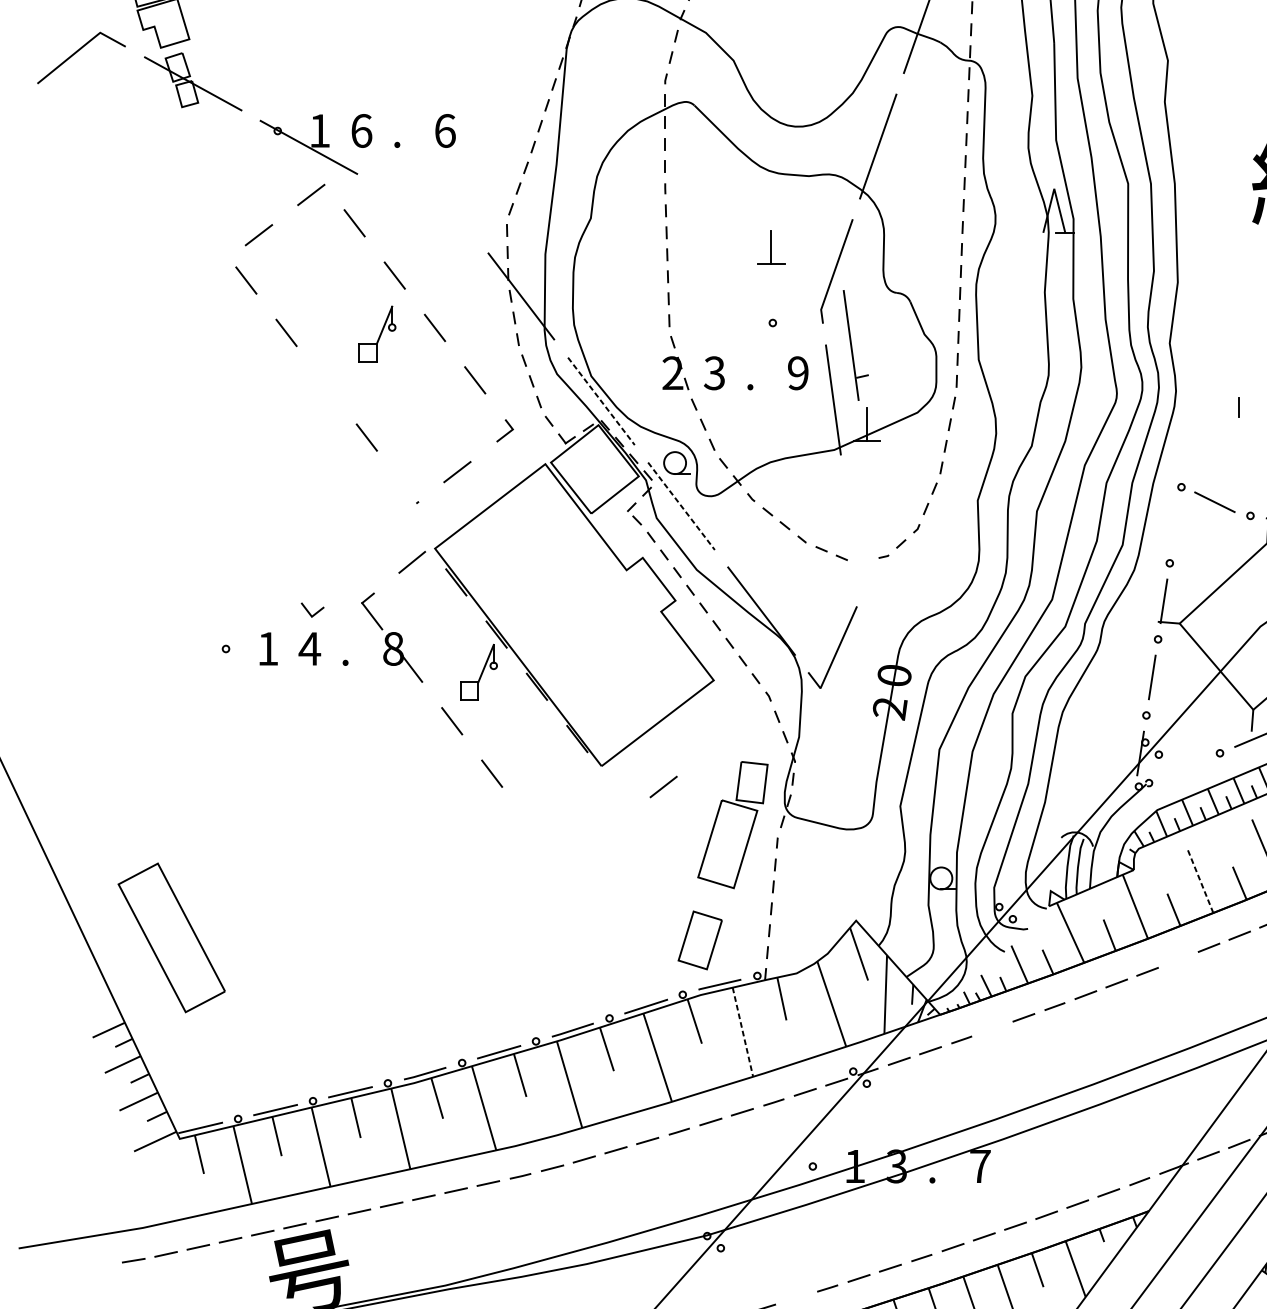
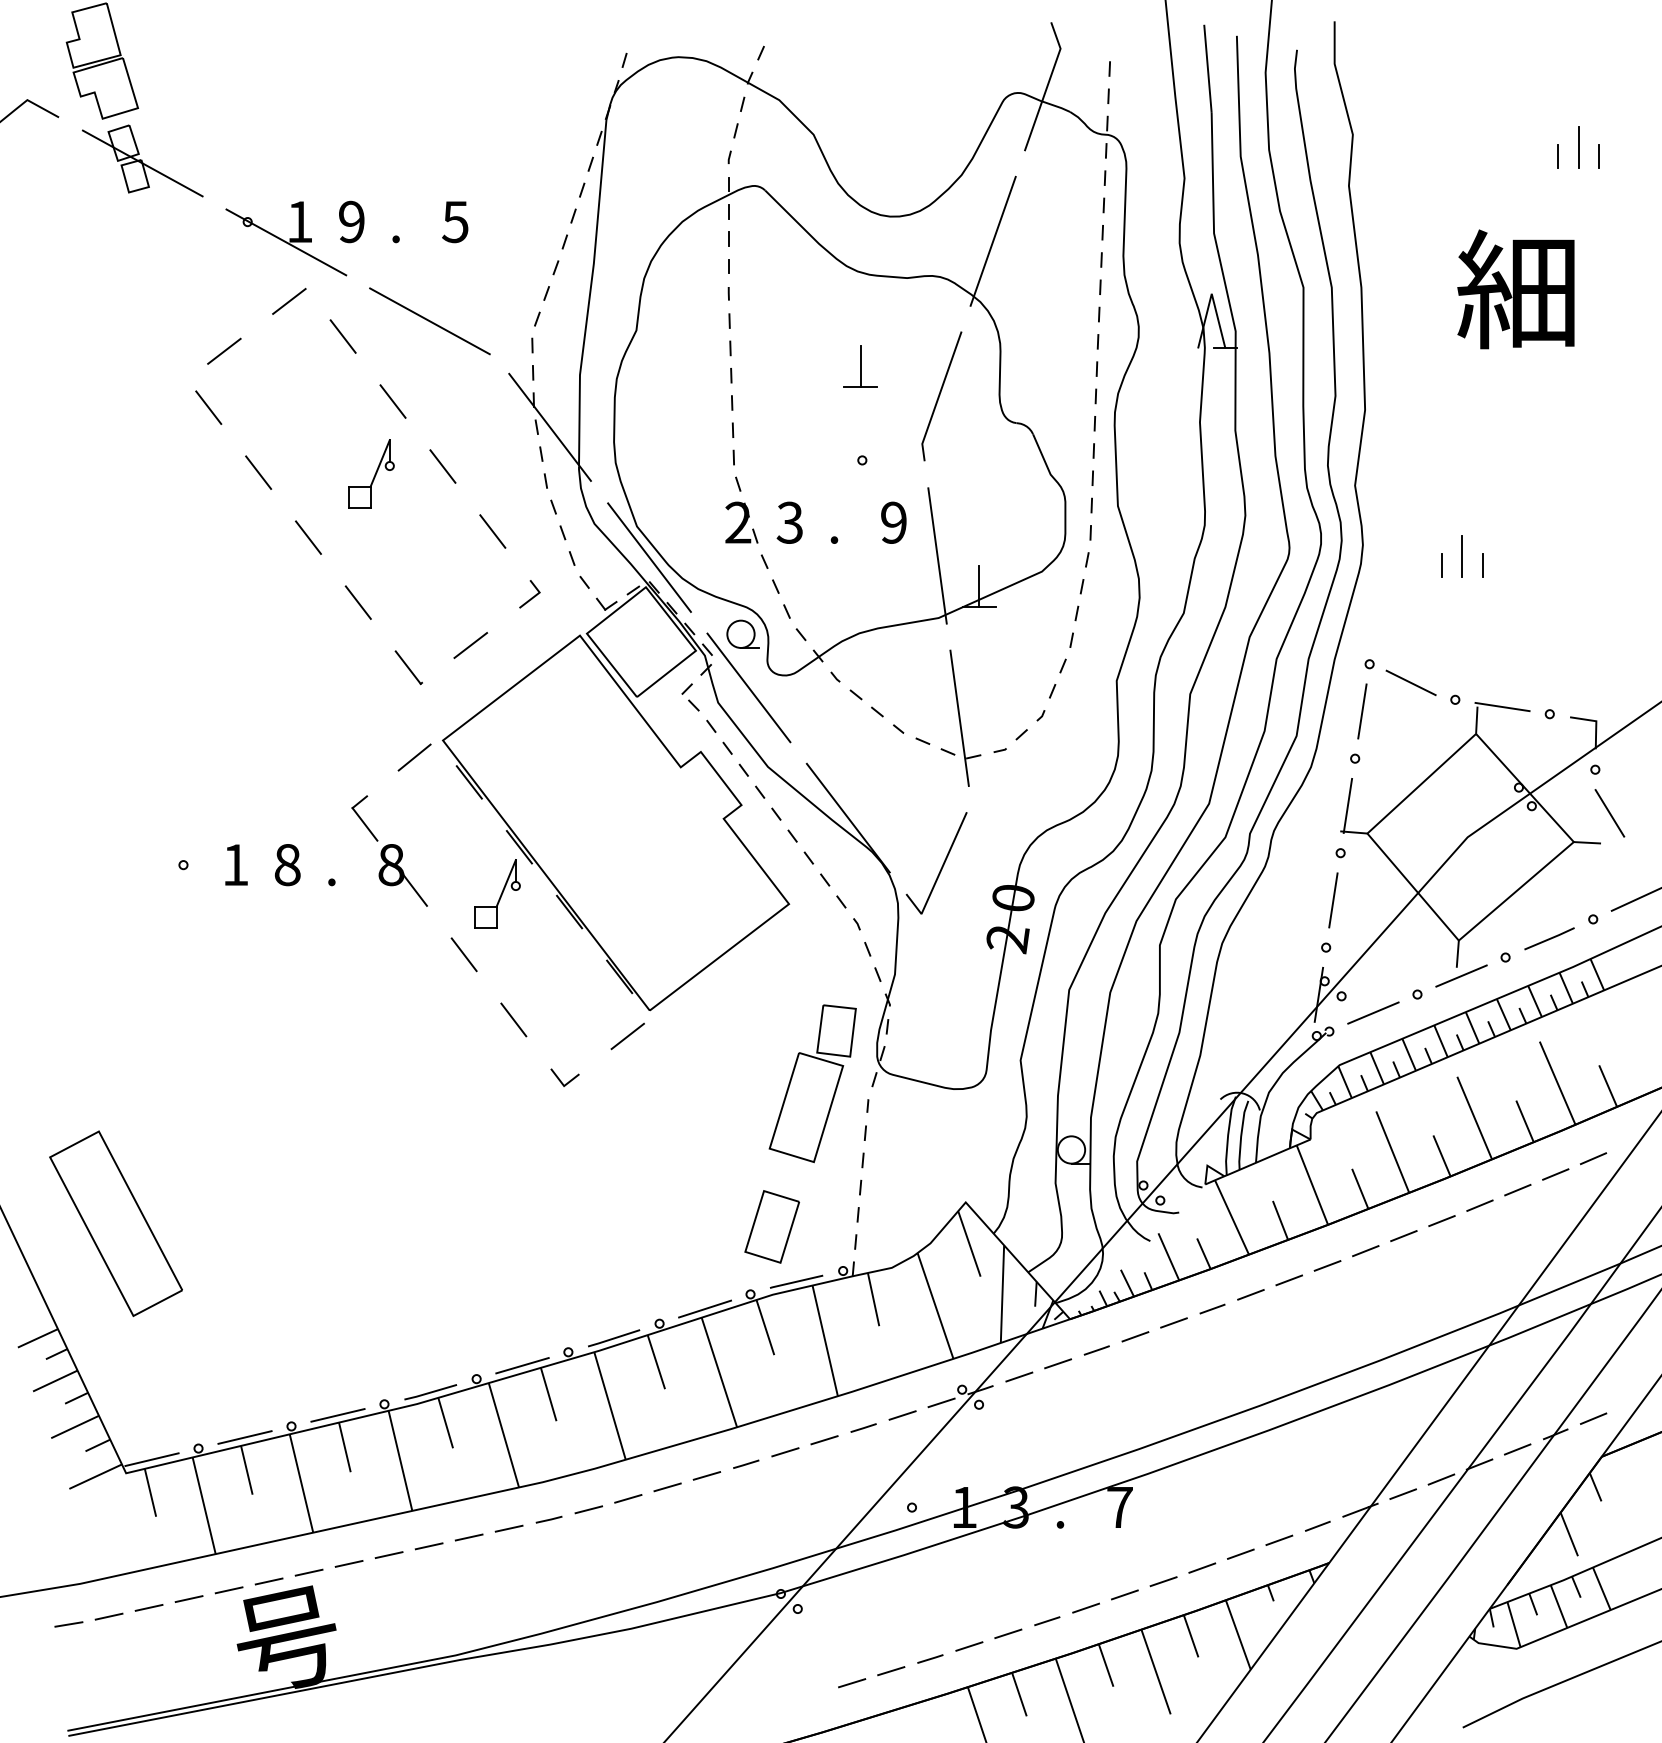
text: (362, 130) -> (352, 221), 6 -> 9
text: (445, 130) -> (455, 221), 6 -> 5
line: (424, 211) -> (429, 321), added
part: (855, 344) -> (965, 717), moved
line: (326, 385) -> (308, 537), added
line: (1256, 399) -> (1462, 555), added
line: (601, 402) -> (649, 558), dashed -> solid
line: (406, 489) -> (407, 667), added
line: (681, 506) -> (749, 688), dashed -> solid
line: (1175, 525) -> (1362, 711), added
line: (309, 612) -> (561, 1080), moved
text: (309, 649) -> (287, 865), 4 -> 8
line: (1184, 767) -> (1373, 1012), added
line: (663, 787) -> (627, 1036), moved
line: (1199, 880) -> (1392, 1152), dashed -> solid
line: (1178, 960) -> (1365, 1251), added
line: (992, 1028) -> (1135, 1336), added
line: (743, 1031) -> (825, 1340), dashed -> solid
line: (796, 1298) -> (891, 1671), added

